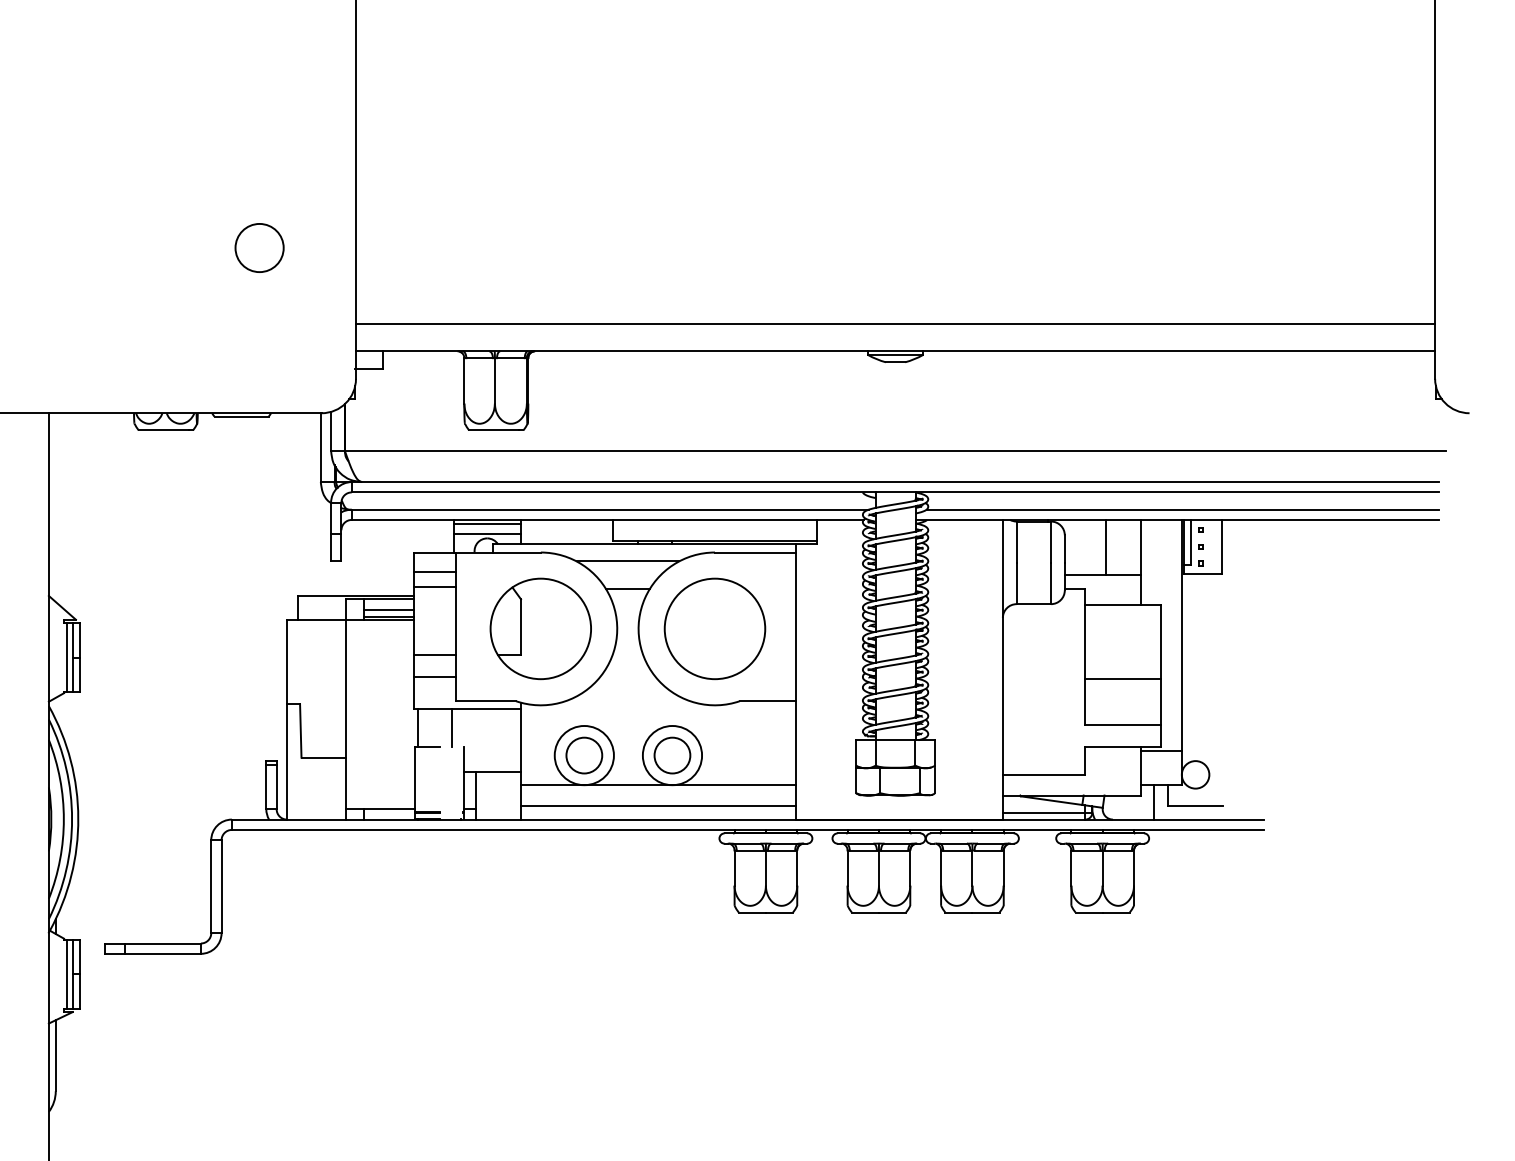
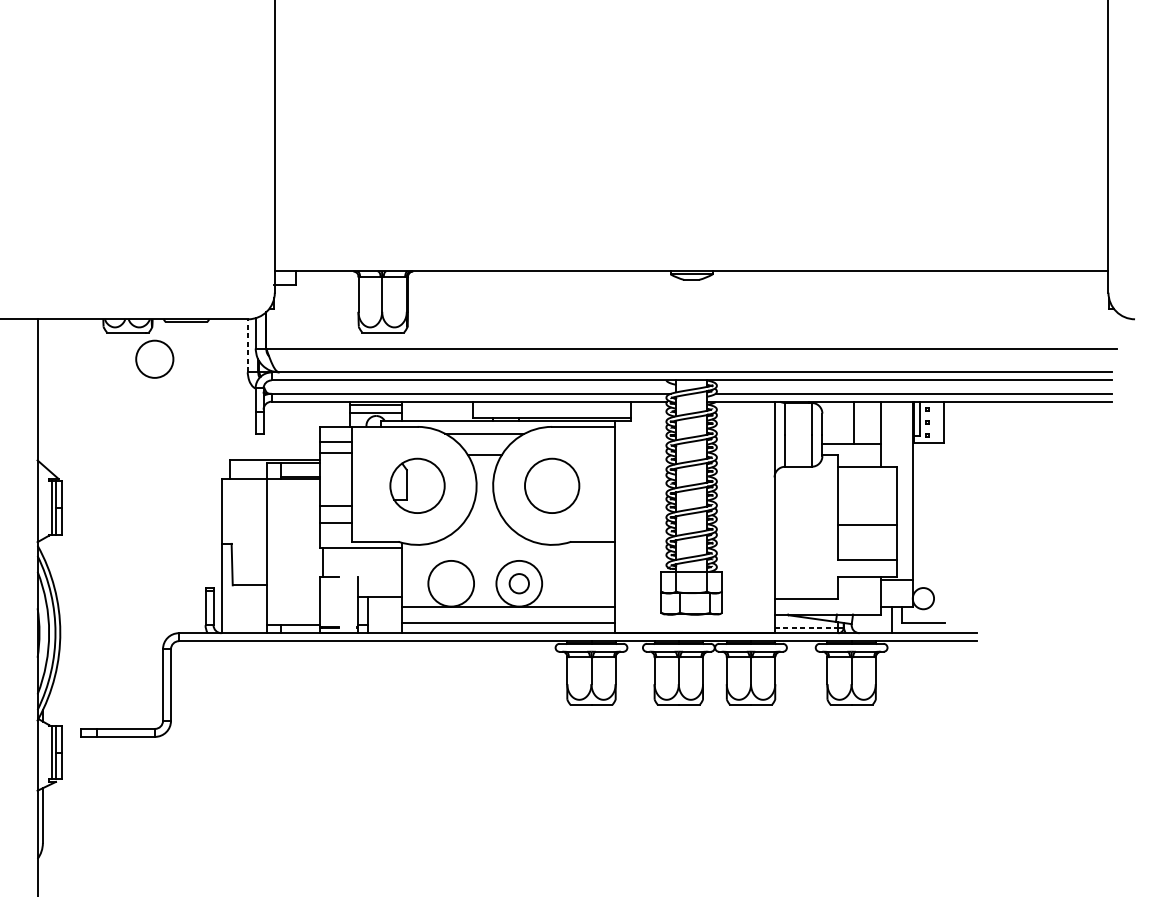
circle: (259, 247) -> (154, 358), moved
line: (895, 323) -> (691, 249), removed
line: (320, 447) -> (247, 345), solid -> dashed
line: (389, 609) -> (300, 470), removed
part: (540, 628) -> (417, 485), size x0.7
circle: (714, 628) -> (551, 485), size x0.7
line: (452, 728) -> (349, 562), removed
circle: (584, 755) -> (451, 583), removed
circle: (672, 755) -> (519, 583), size x0.7
line: (1044, 812) -> (806, 627), solid -> dashed

